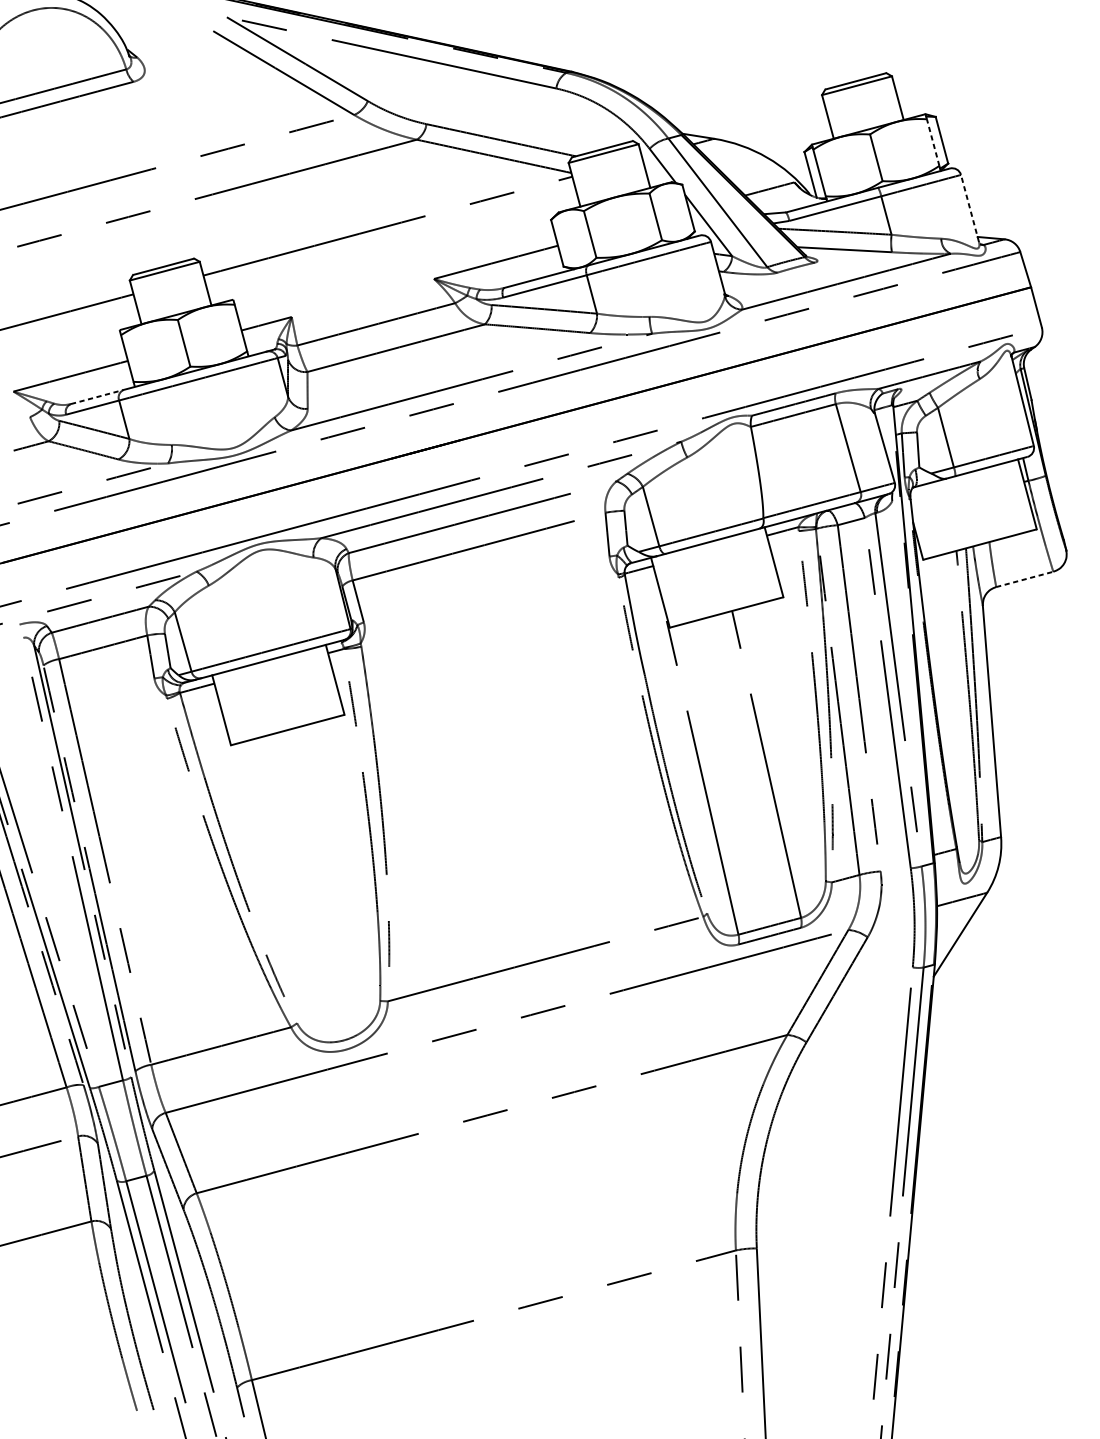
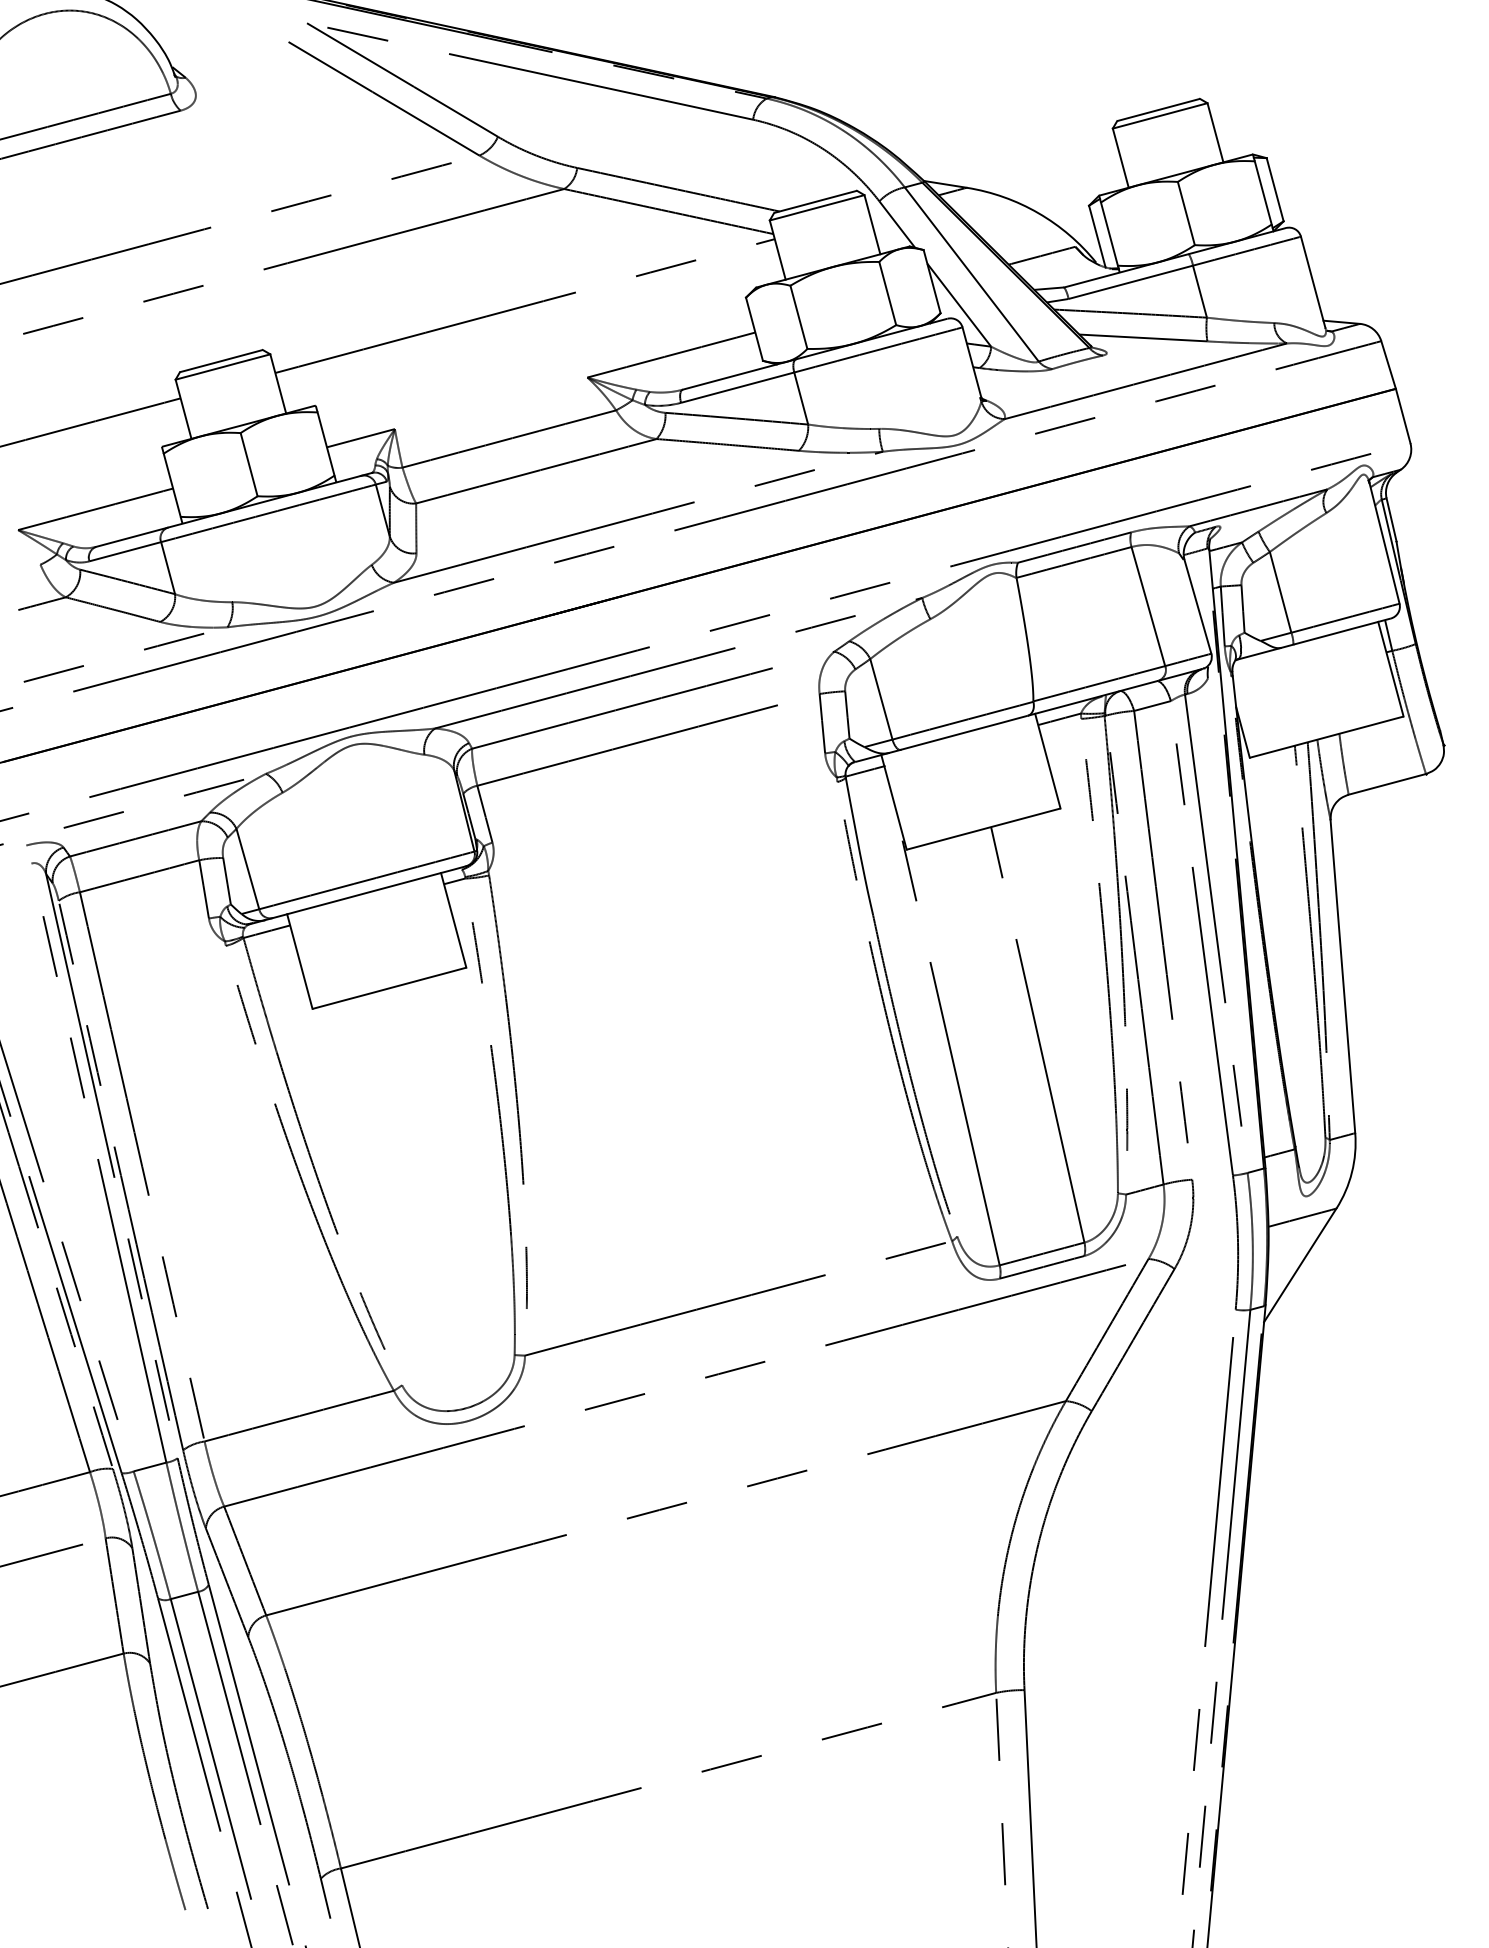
line: (933, 142) -> (1263, 192), dashed -> solid
line: (970, 208) -> (1313, 281), dashed -> solid
line: (97, 397) -> (132, 537), dashed -> solid
line: (1024, 579) -> (1387, 784), dashed -> solid

